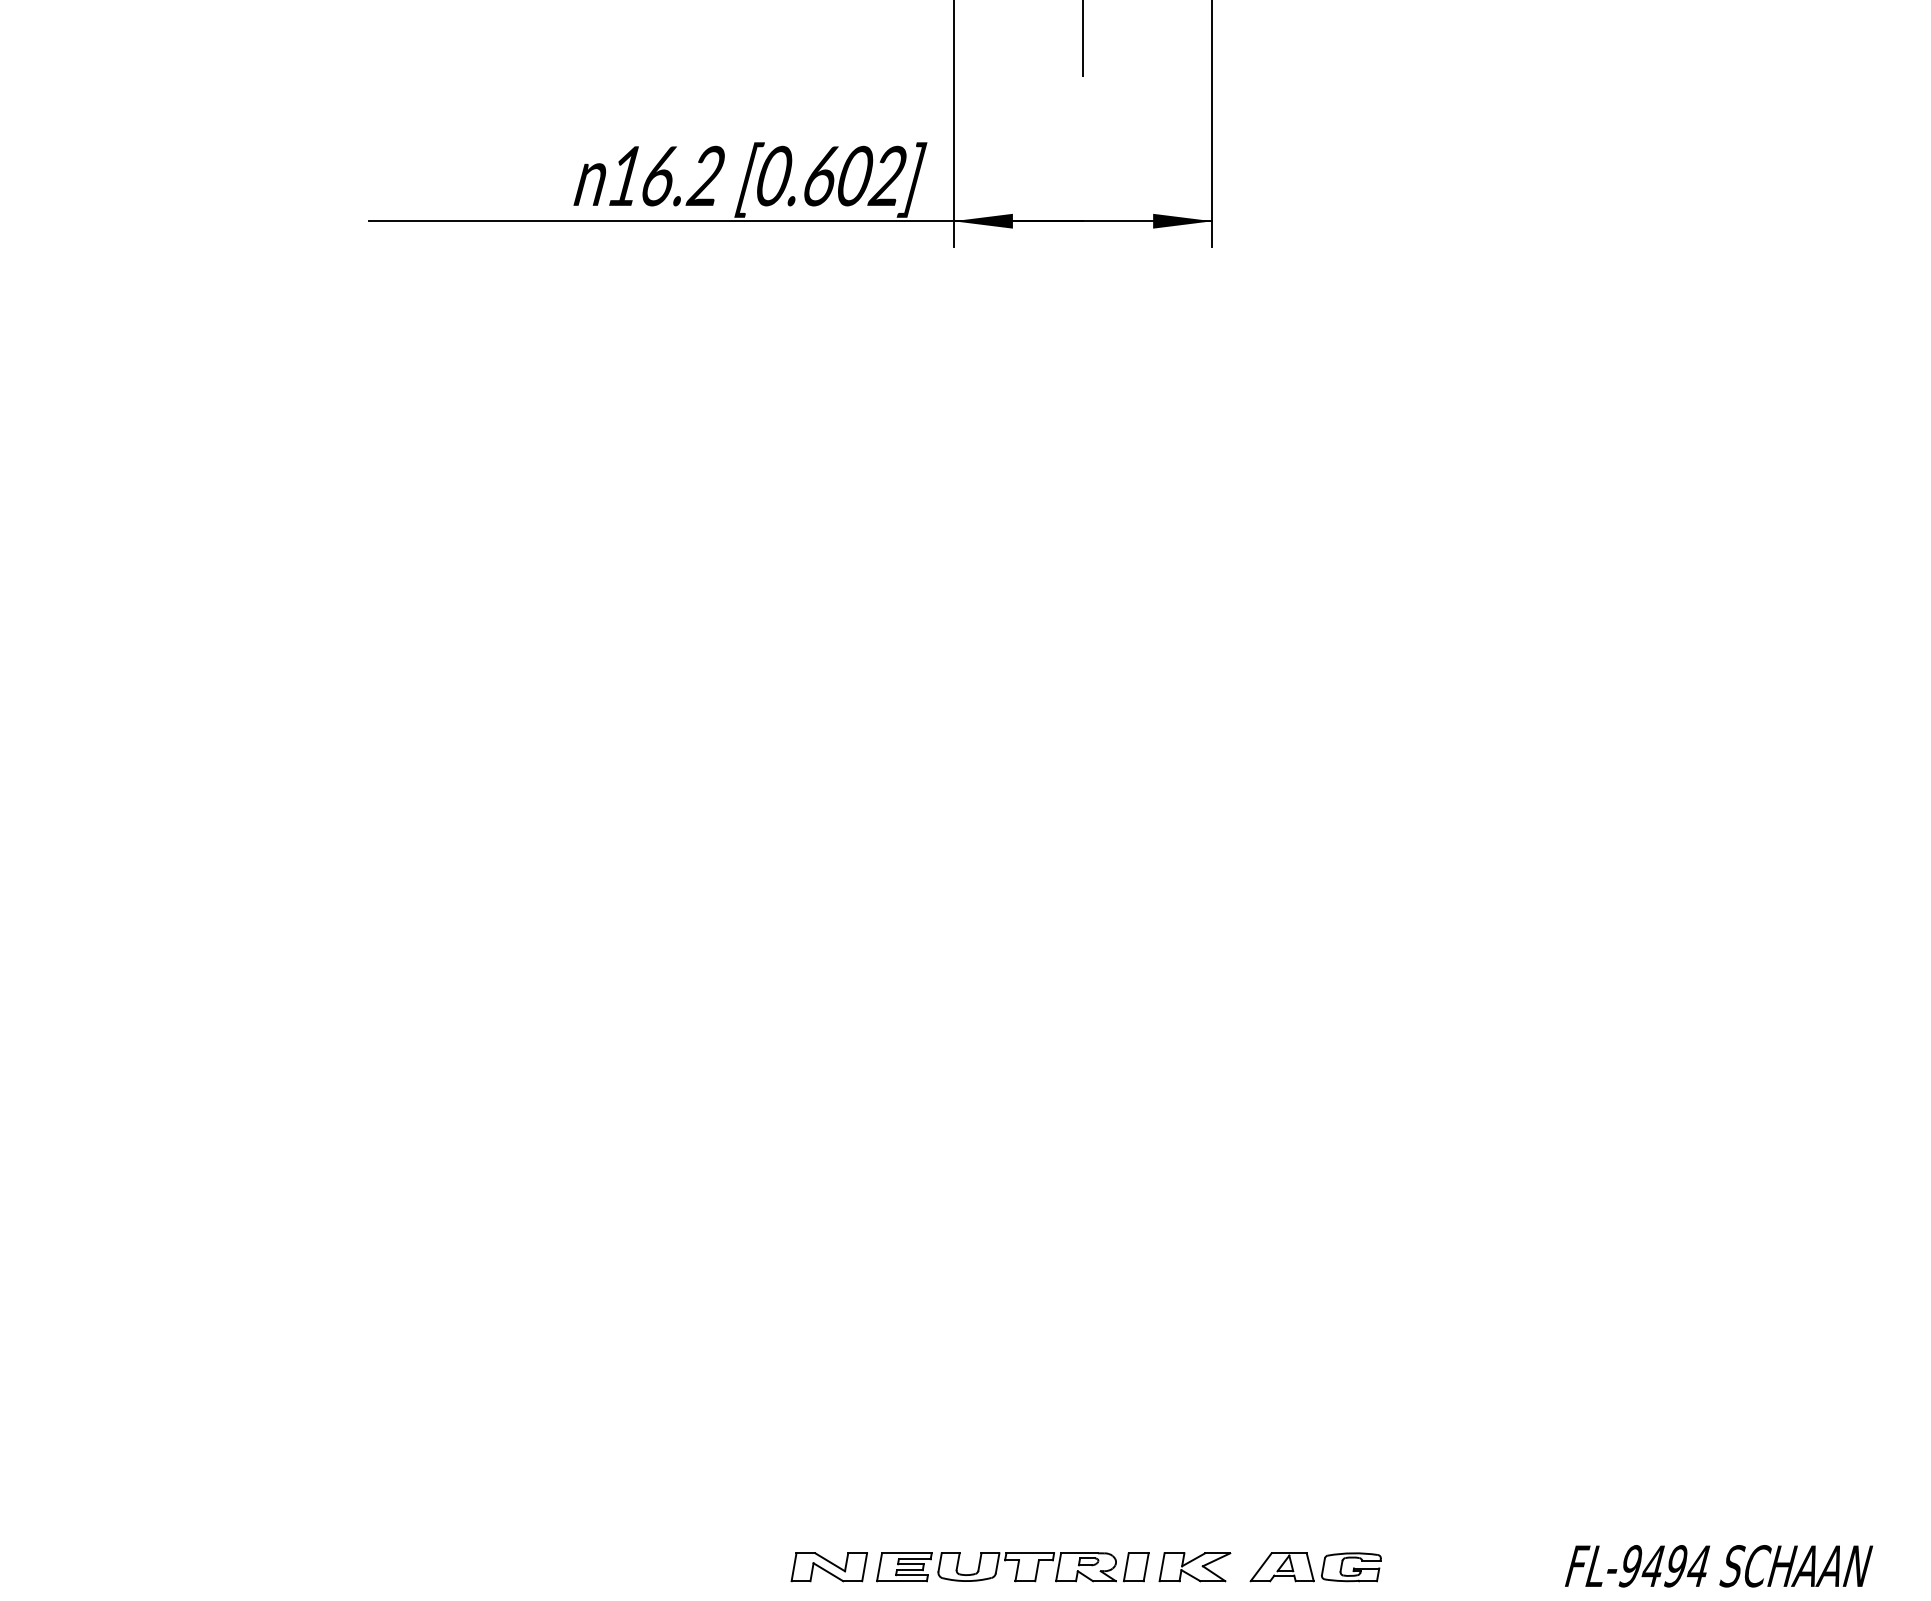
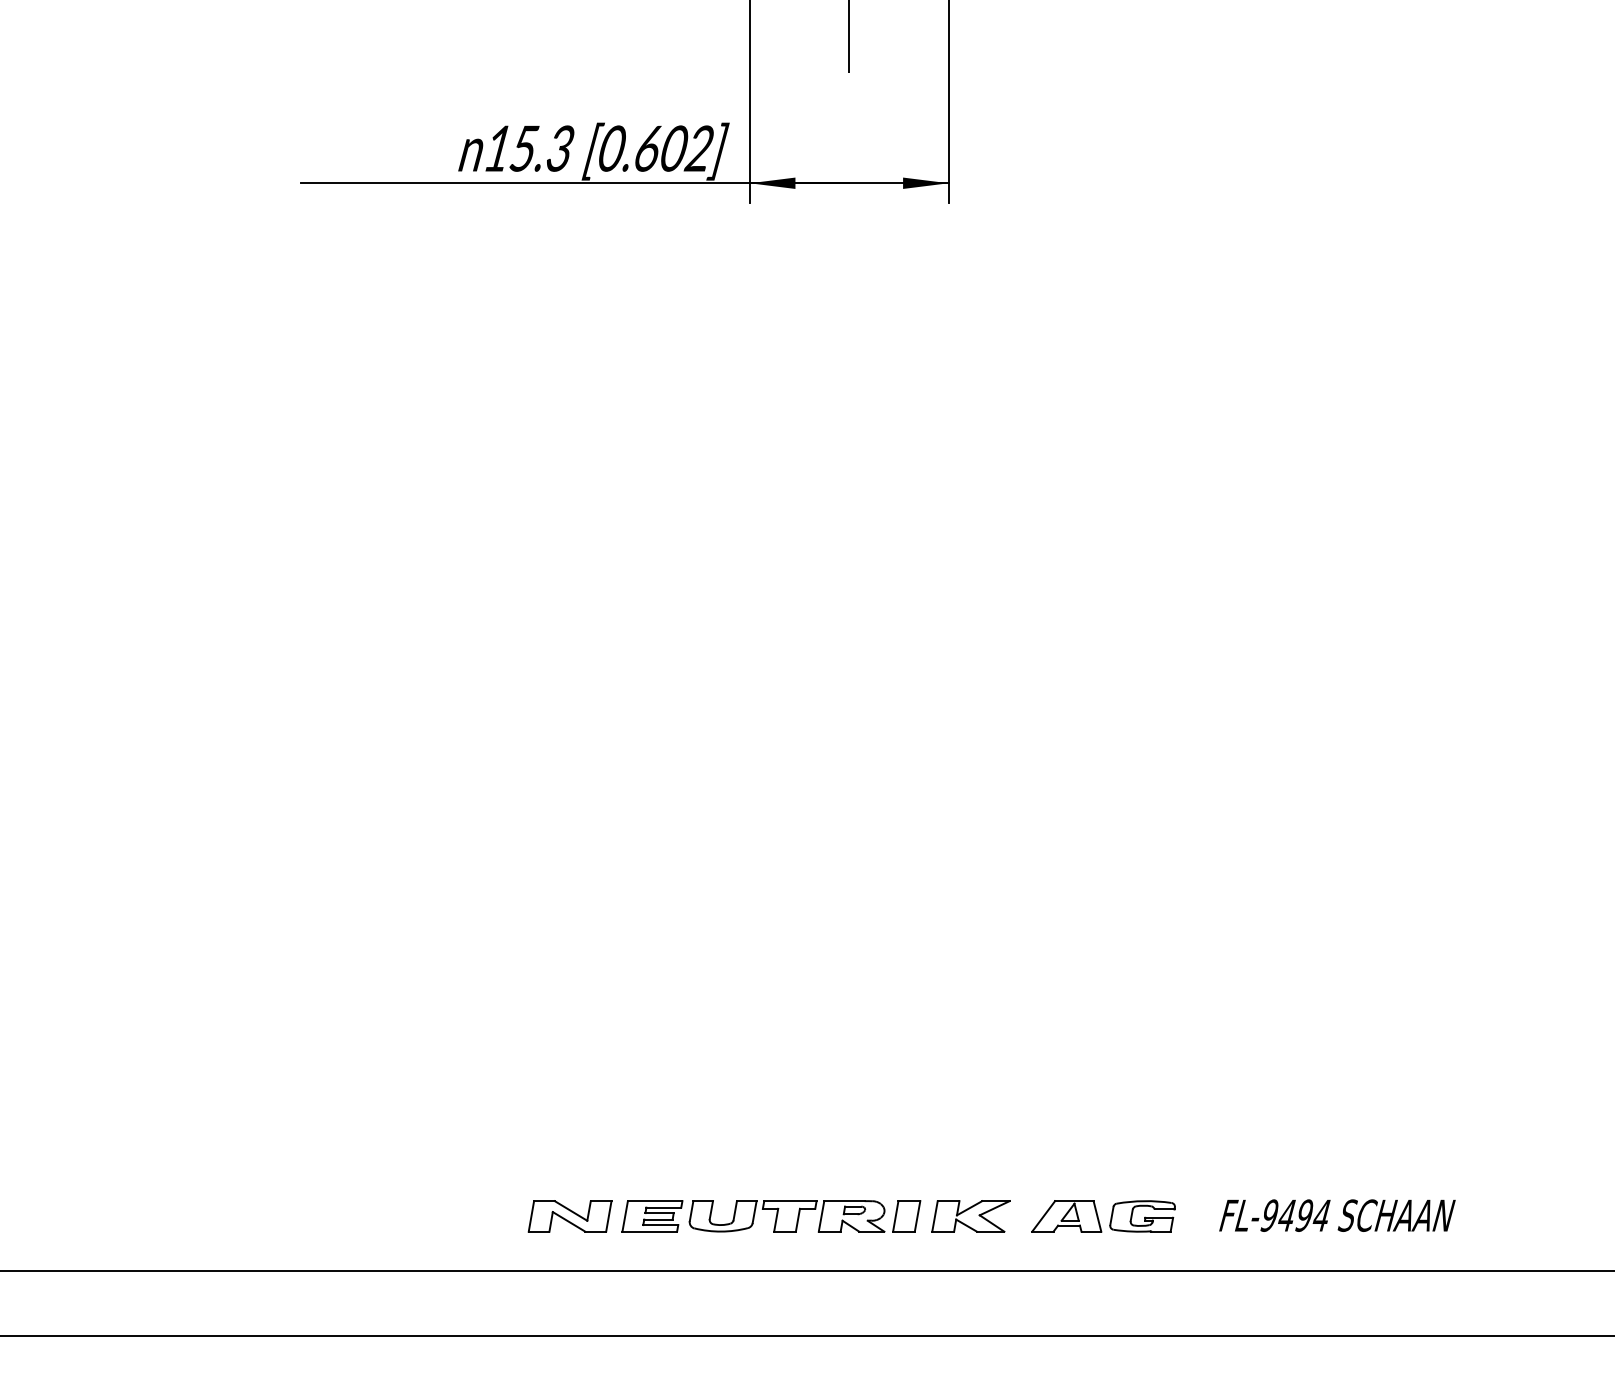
text: (682, 175) -> (541, 148), 16.2 -> 15.3
part: (1085, 1567) -> (851, 1216), size x1.43

